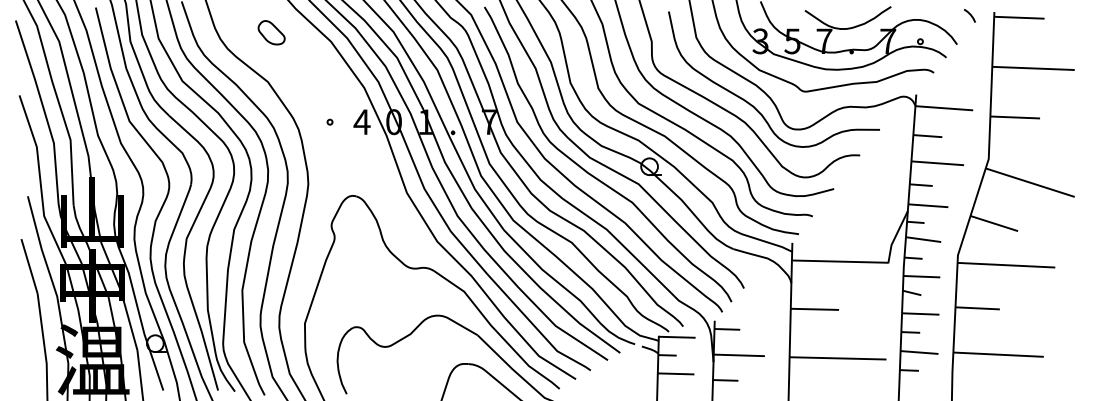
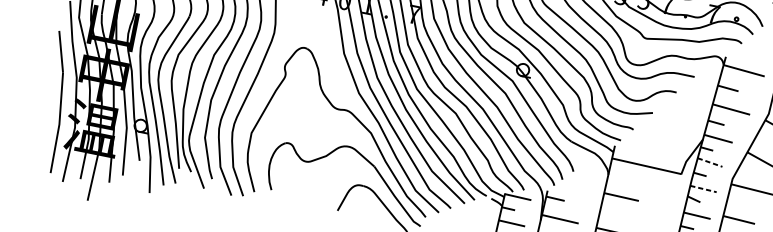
line: (923, 239) -> (710, 162), solid -> dashed
line: (922, 276) -> (703, 188), solid -> dashed

